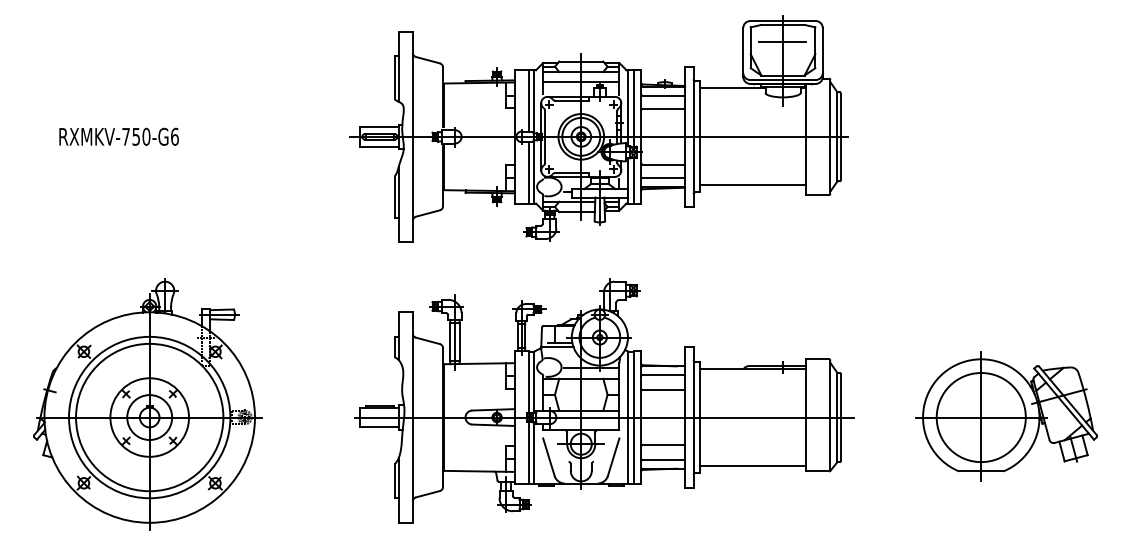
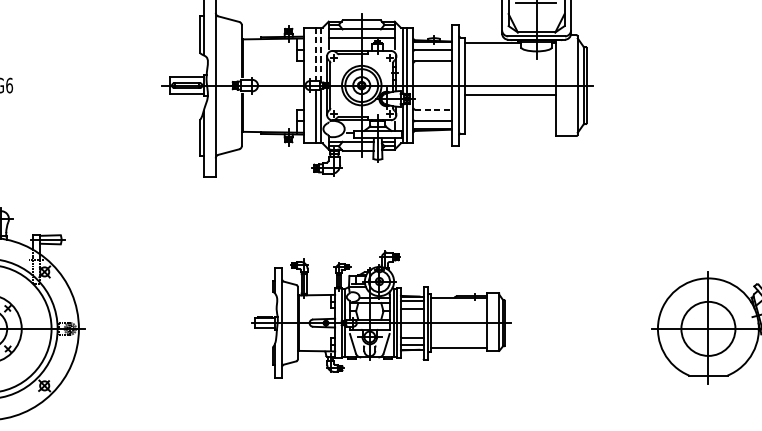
line: (528, 100) -> (316, 54), solid -> dashed
line: (534, 101) -> (321, 54), solid -> dashed
line: (664, 164) -> (433, 109), solid -> dashed
line: (752, 185) -> (510, 94), moved
part: (604, 400) -> (381, 314), size x0.6
circle: (980, 417) -> (707, 328), size x0.7

